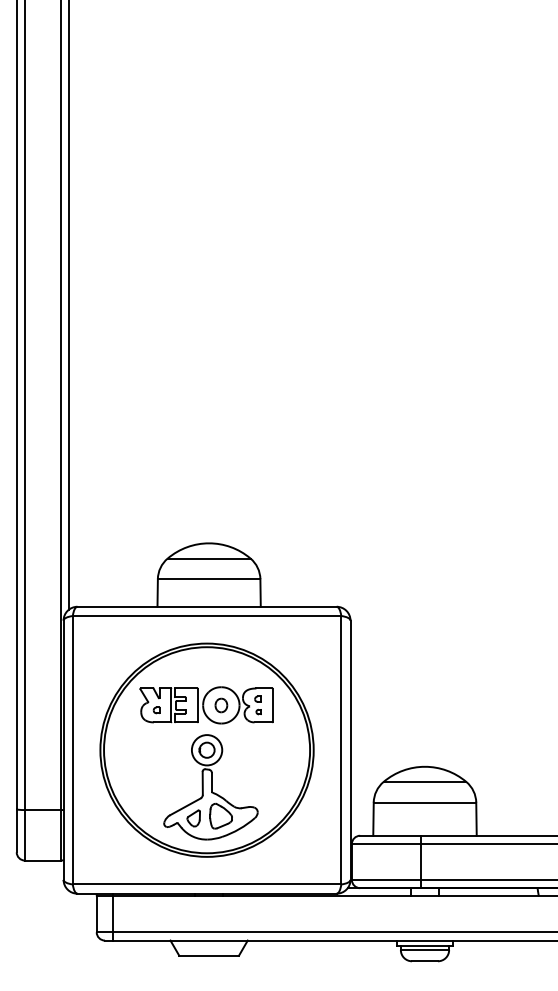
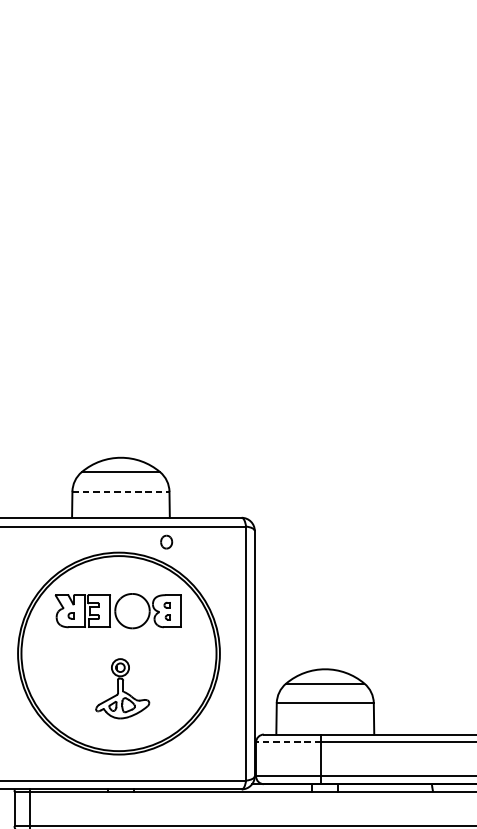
line: (209, 579) -> (121, 491), solid -> dashed
part: (221, 705) -> (166, 542), moved
part: (210, 787) -> (122, 688), size x0.6
line: (385, 844) -> (287, 742), solid -> dashed

